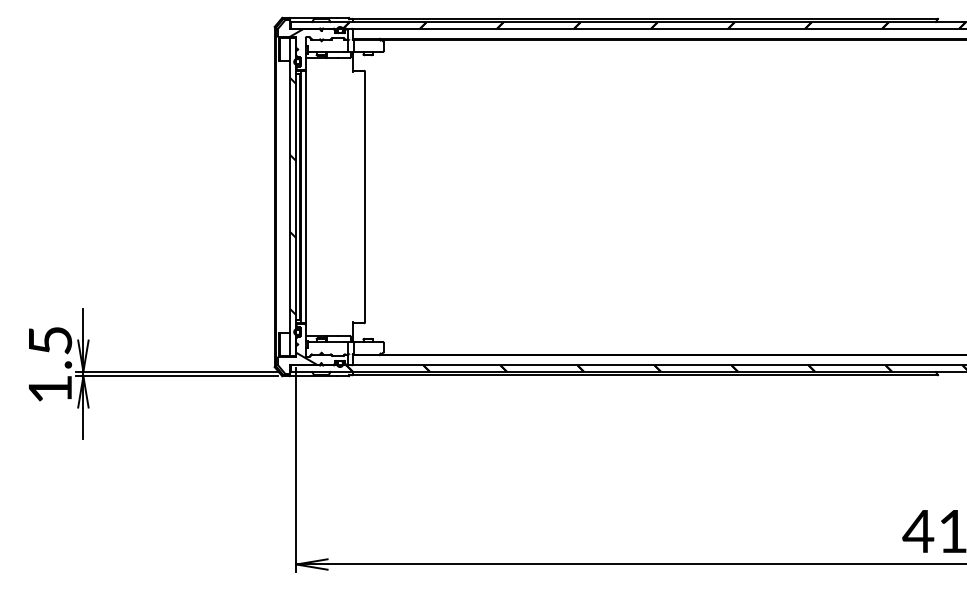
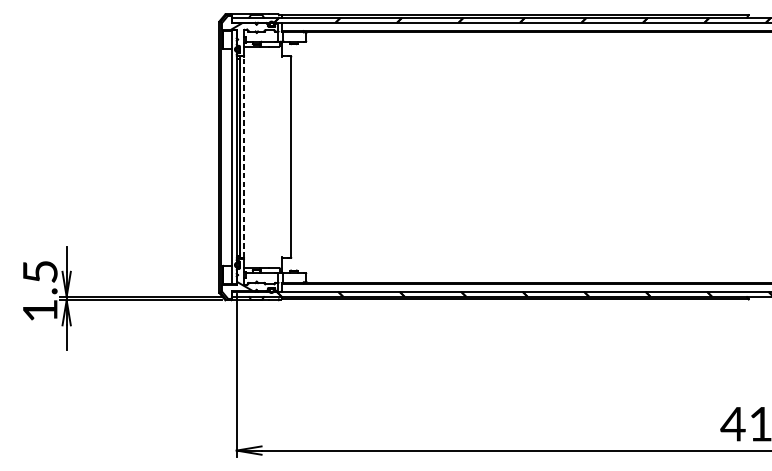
hatch: (293, 196) -> (234, 156), removed
line: (305, 196) -> (243, 156), solid -> dashed

